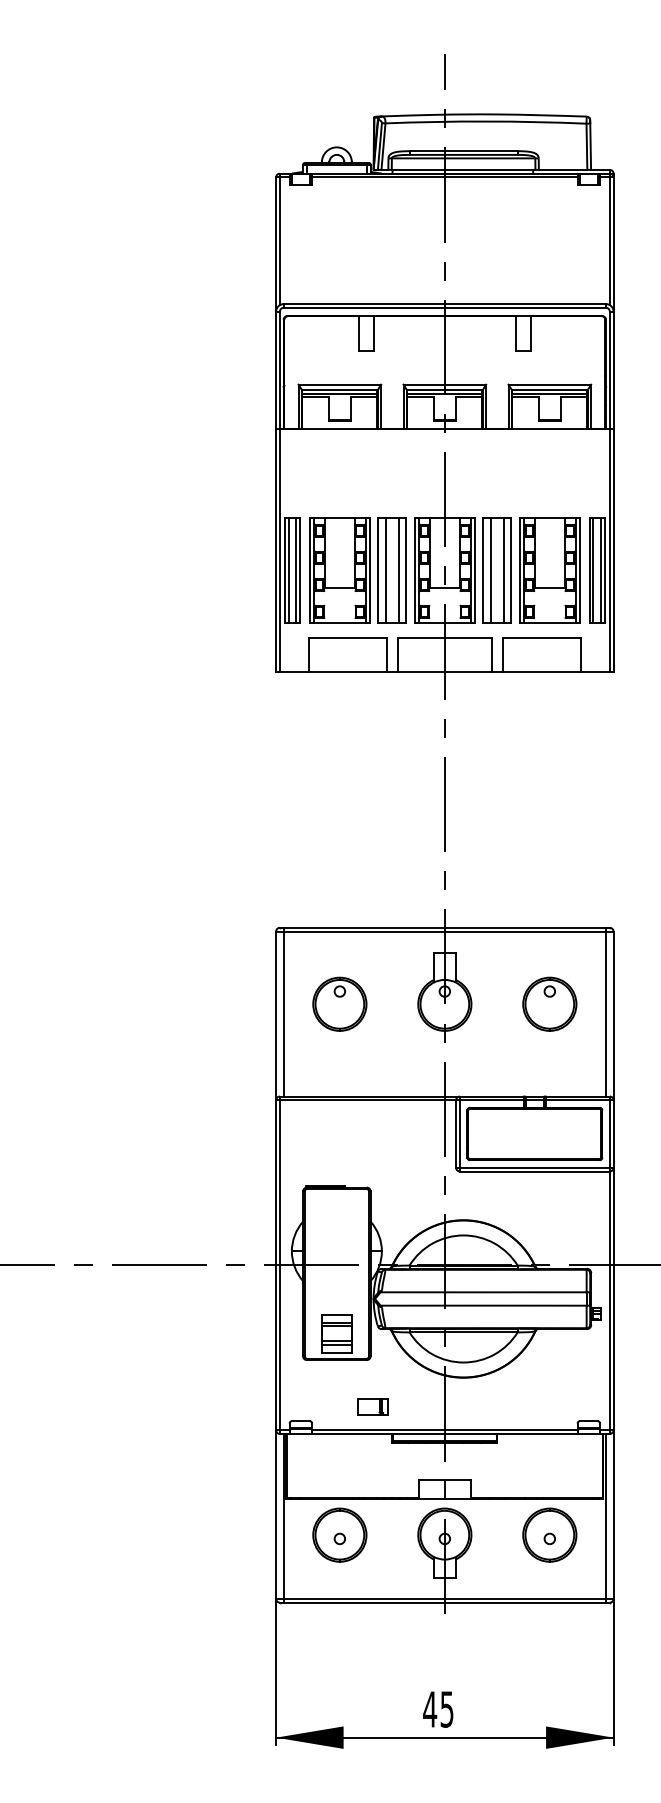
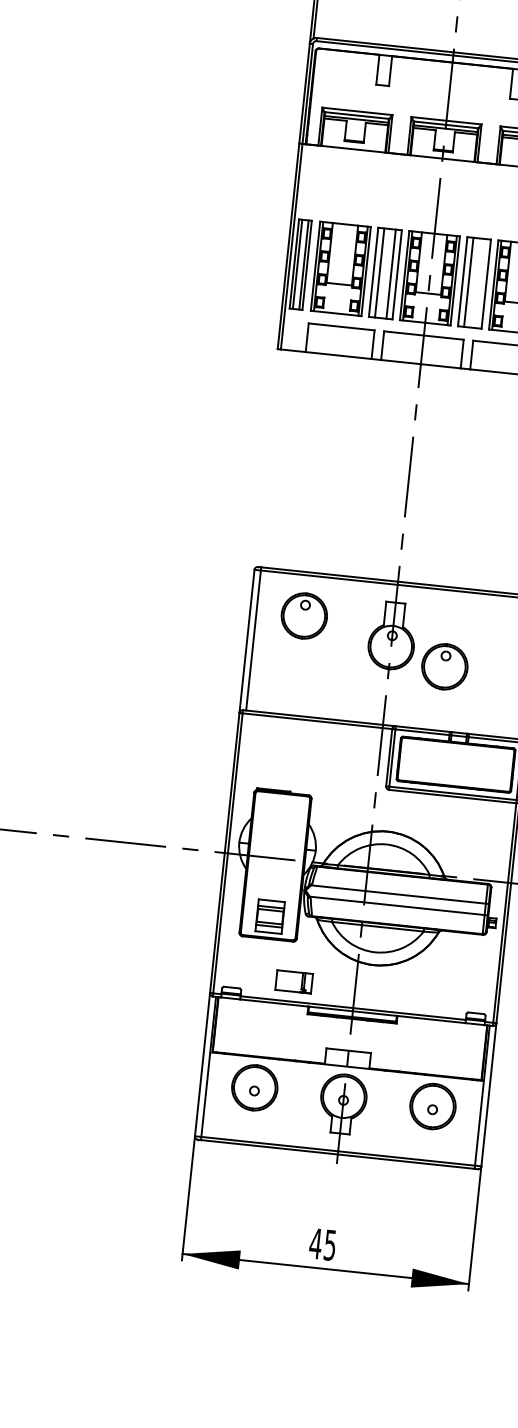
line: (504, 569) -> (480, 282), removed
part: (339, 1003) -> (304, 615), moved
part: (549, 1003) -> (444, 666), moved
part: (372, 1406) -> (293, 981), size x1.4

